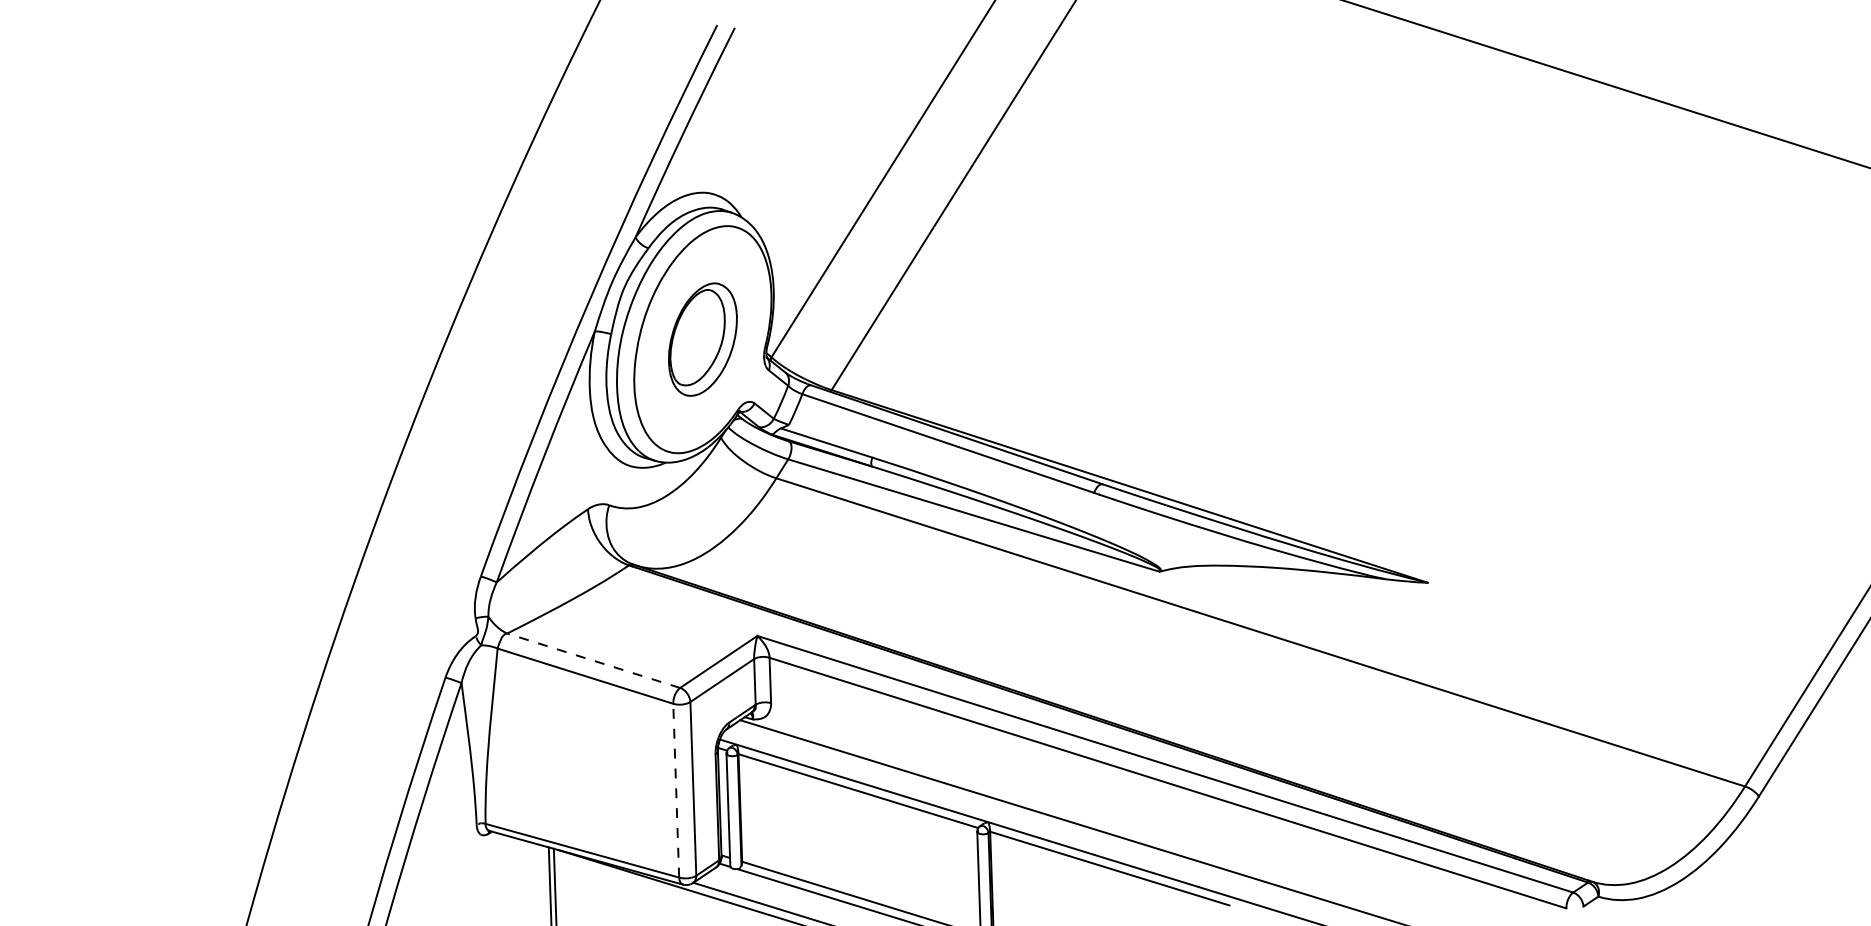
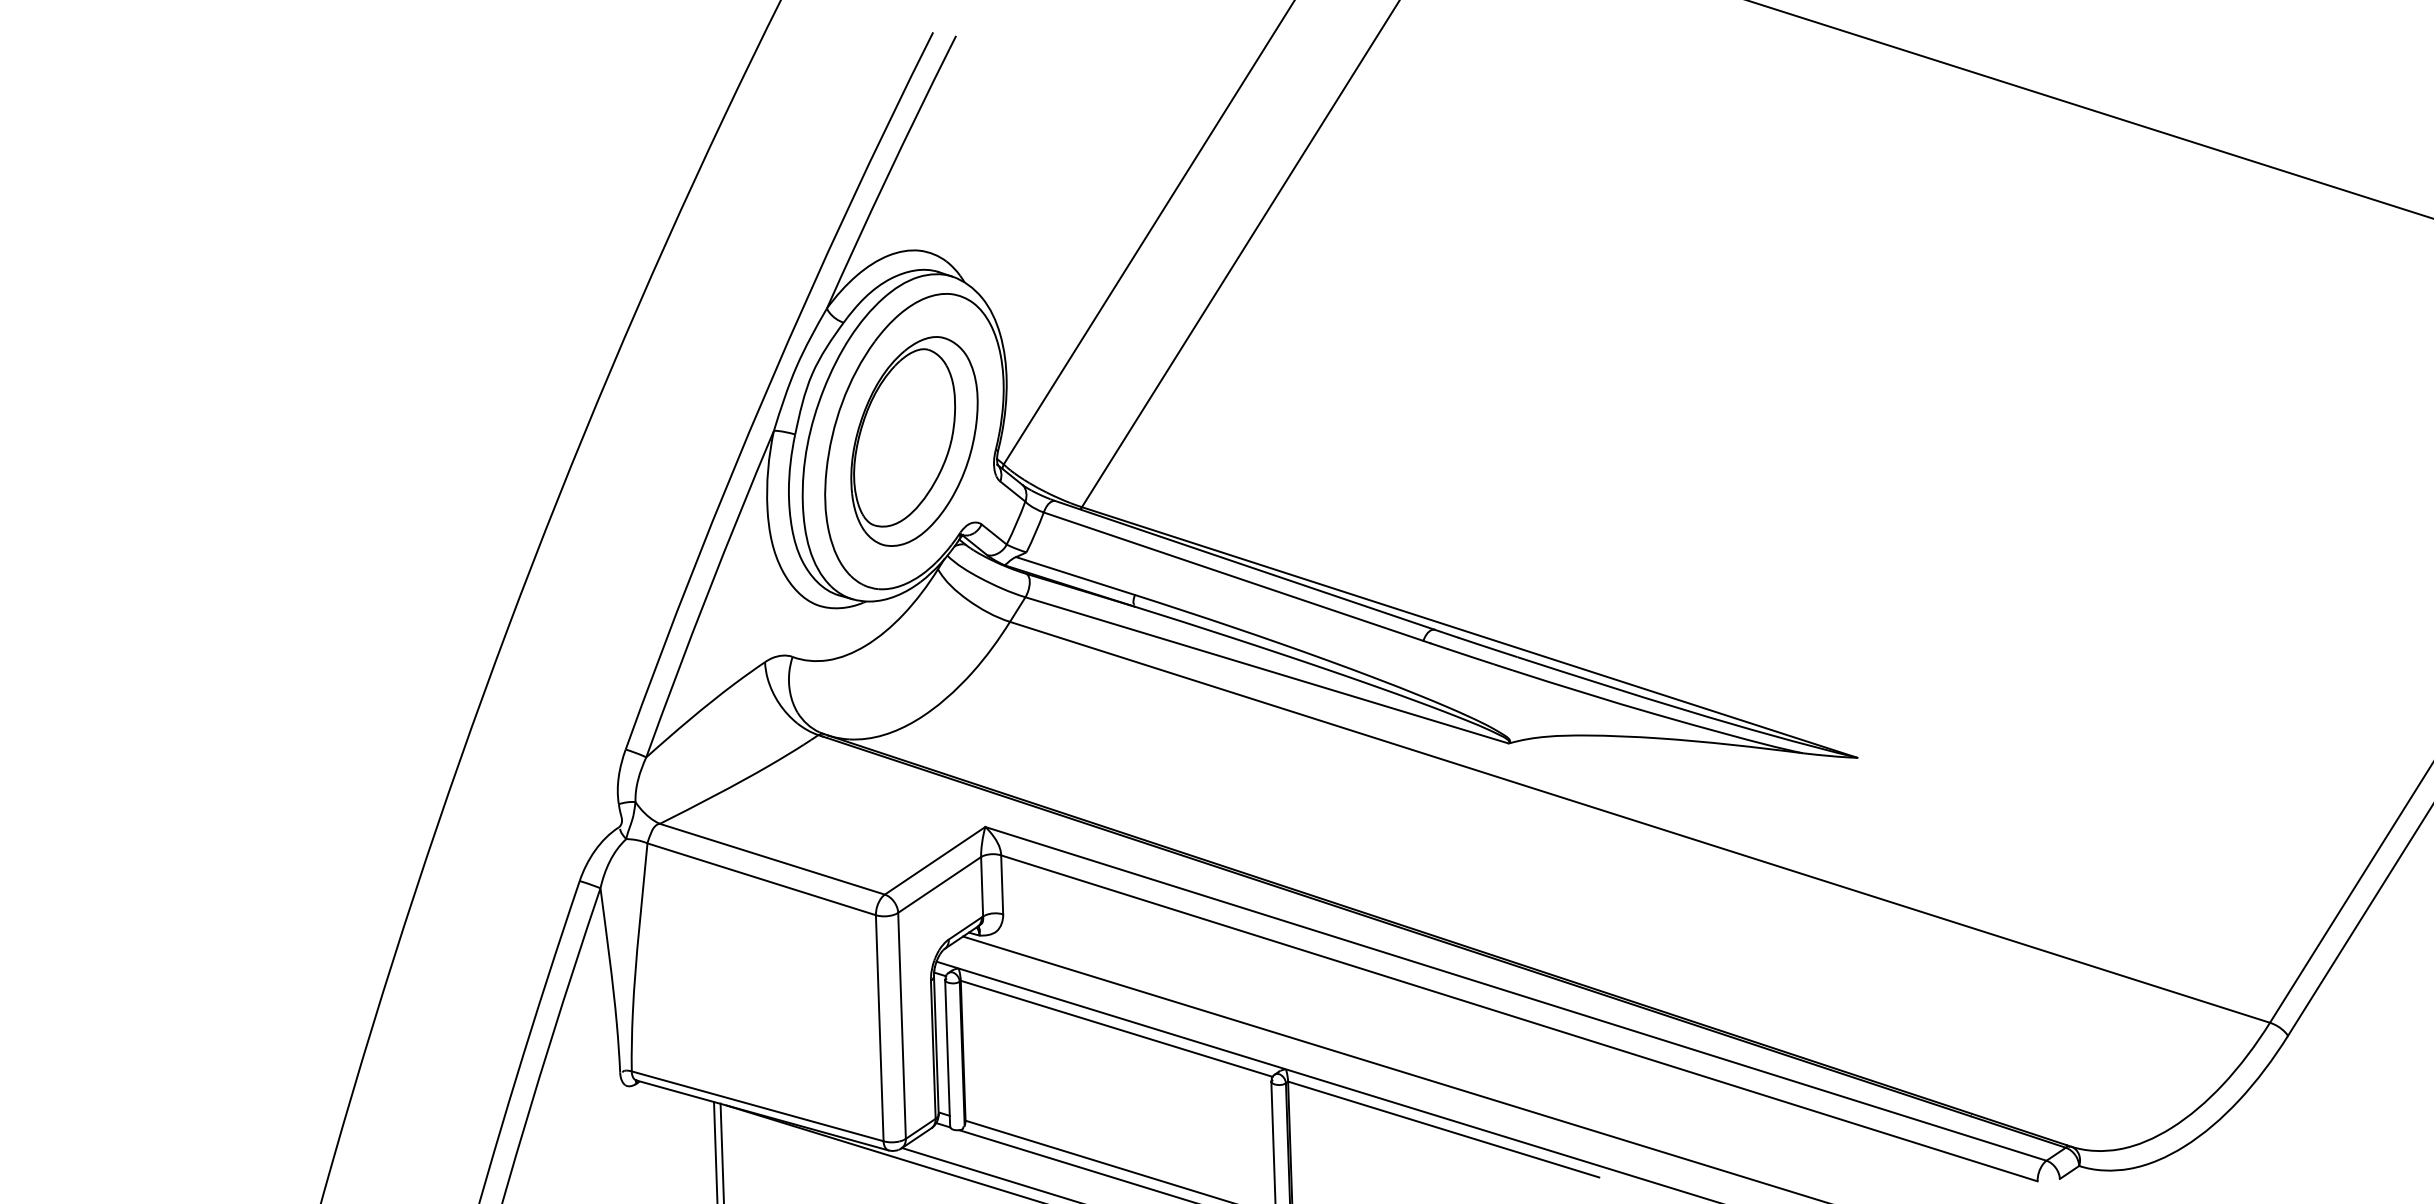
part: (702, 339) -> (914, 441), size x1.43
line: (593, 660) -> (772, 859), dashed -> solid
line: (676, 790) -> (879, 1027), dashed -> solid

